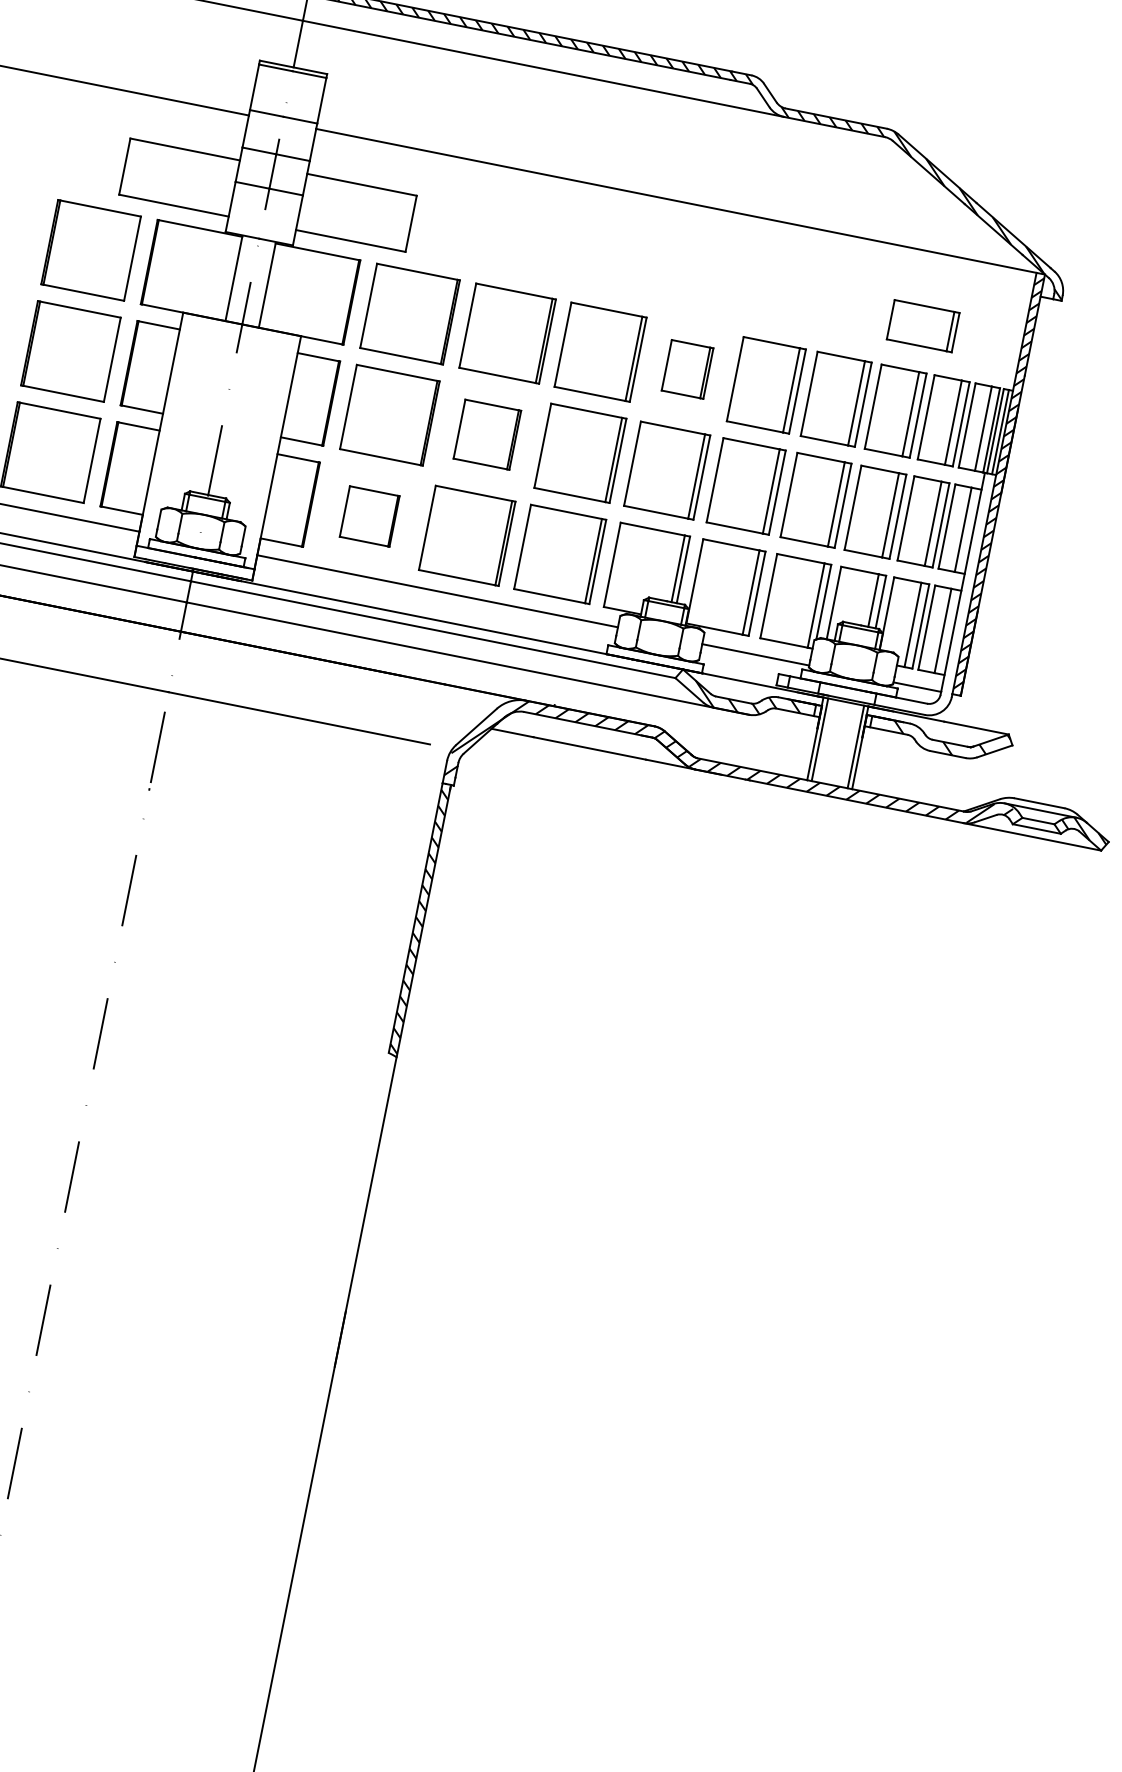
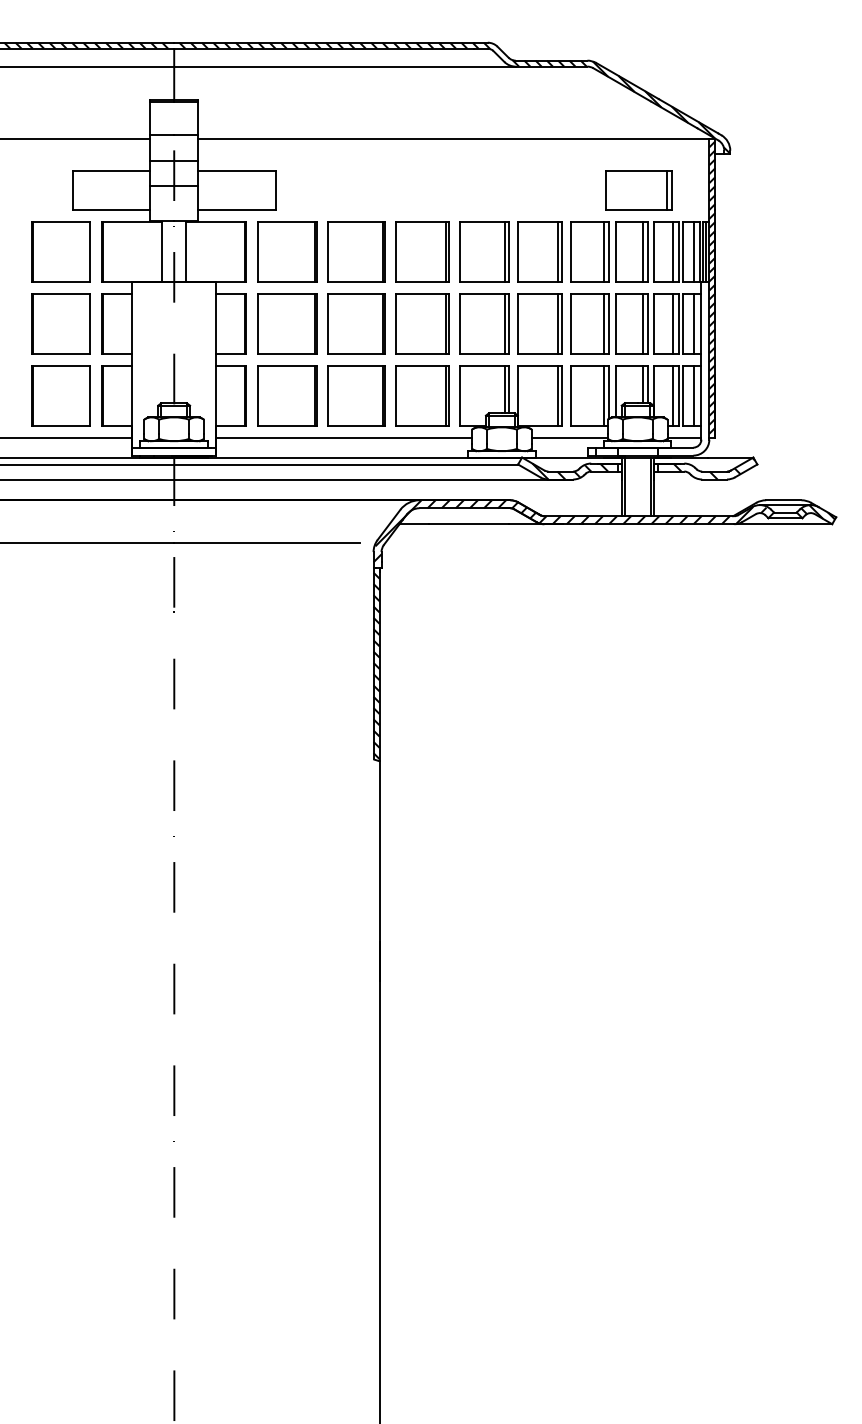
part: (922, 325) -> (638, 190), size x1.43
part: (688, 368) -> (484, 251), size x1.67
part: (487, 433) -> (356, 323), size x1.43
part: (369, 515) -> (287, 395), size x1.67

